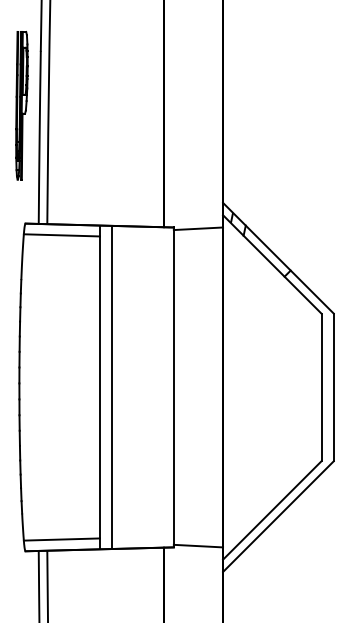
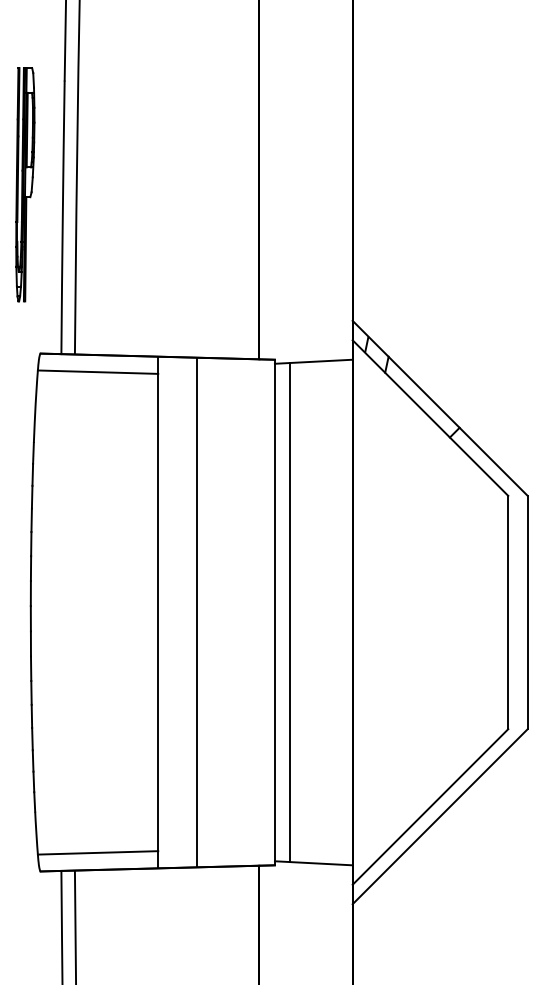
part: (21, 105) -> (24, 184), moved
line: (112, 387) -> (196, 612), moved
line: (183, 387) -> (290, 612), added

